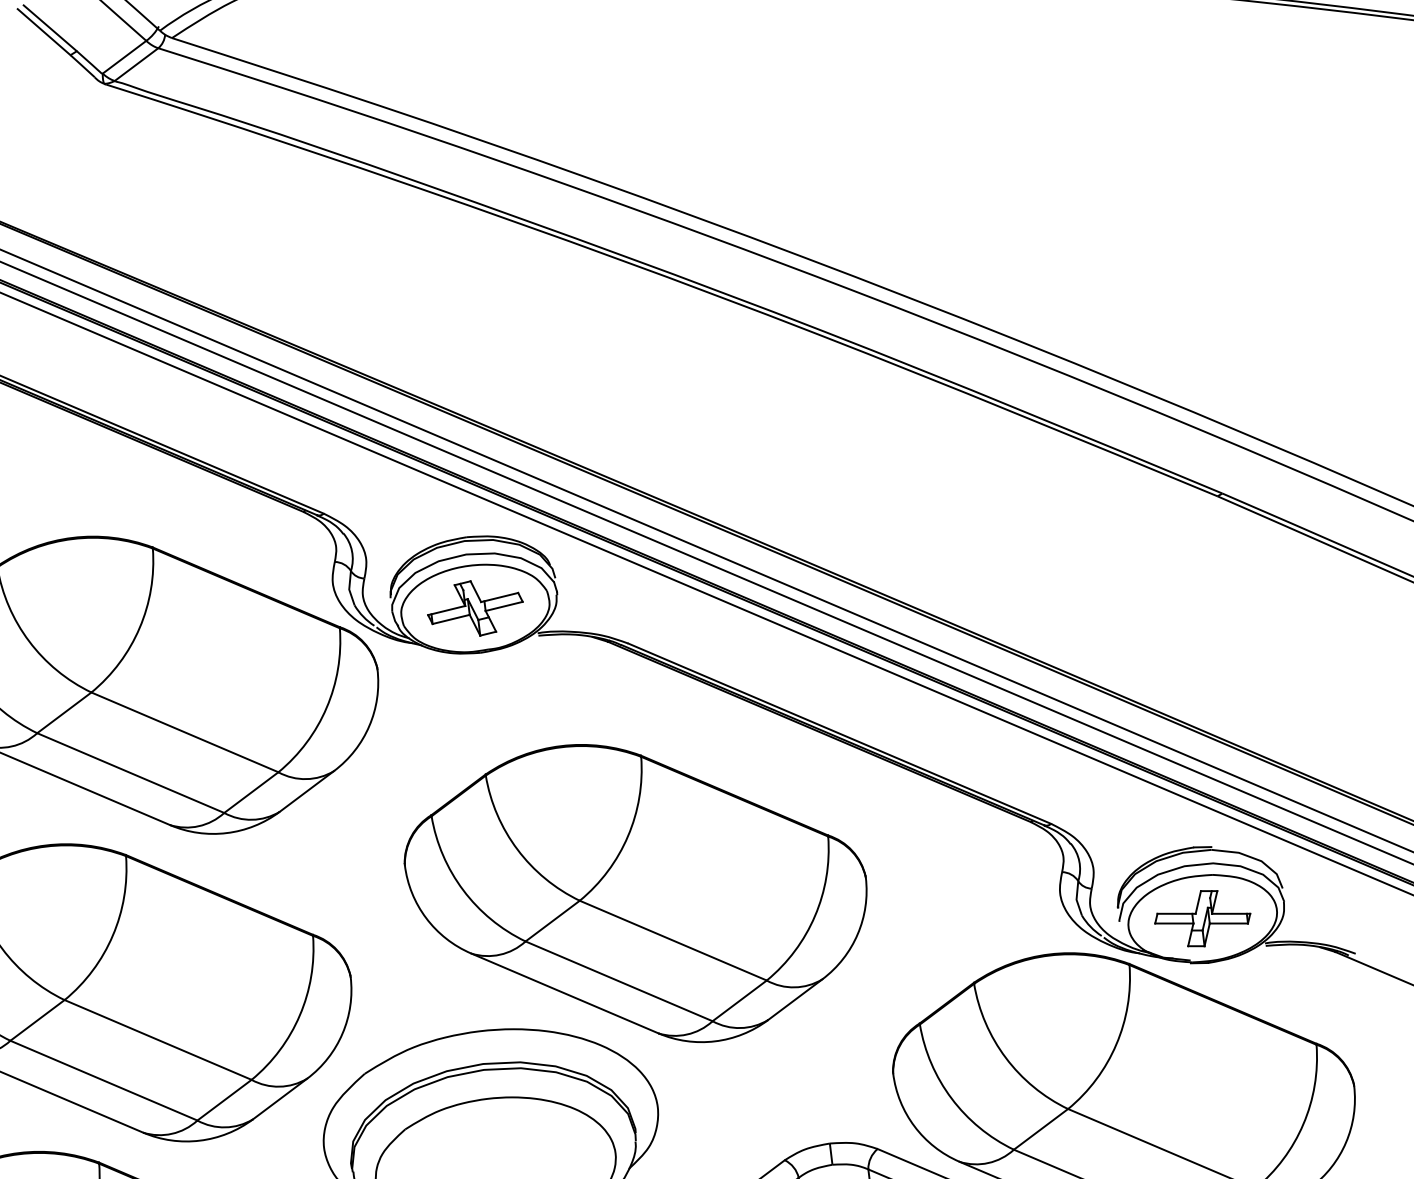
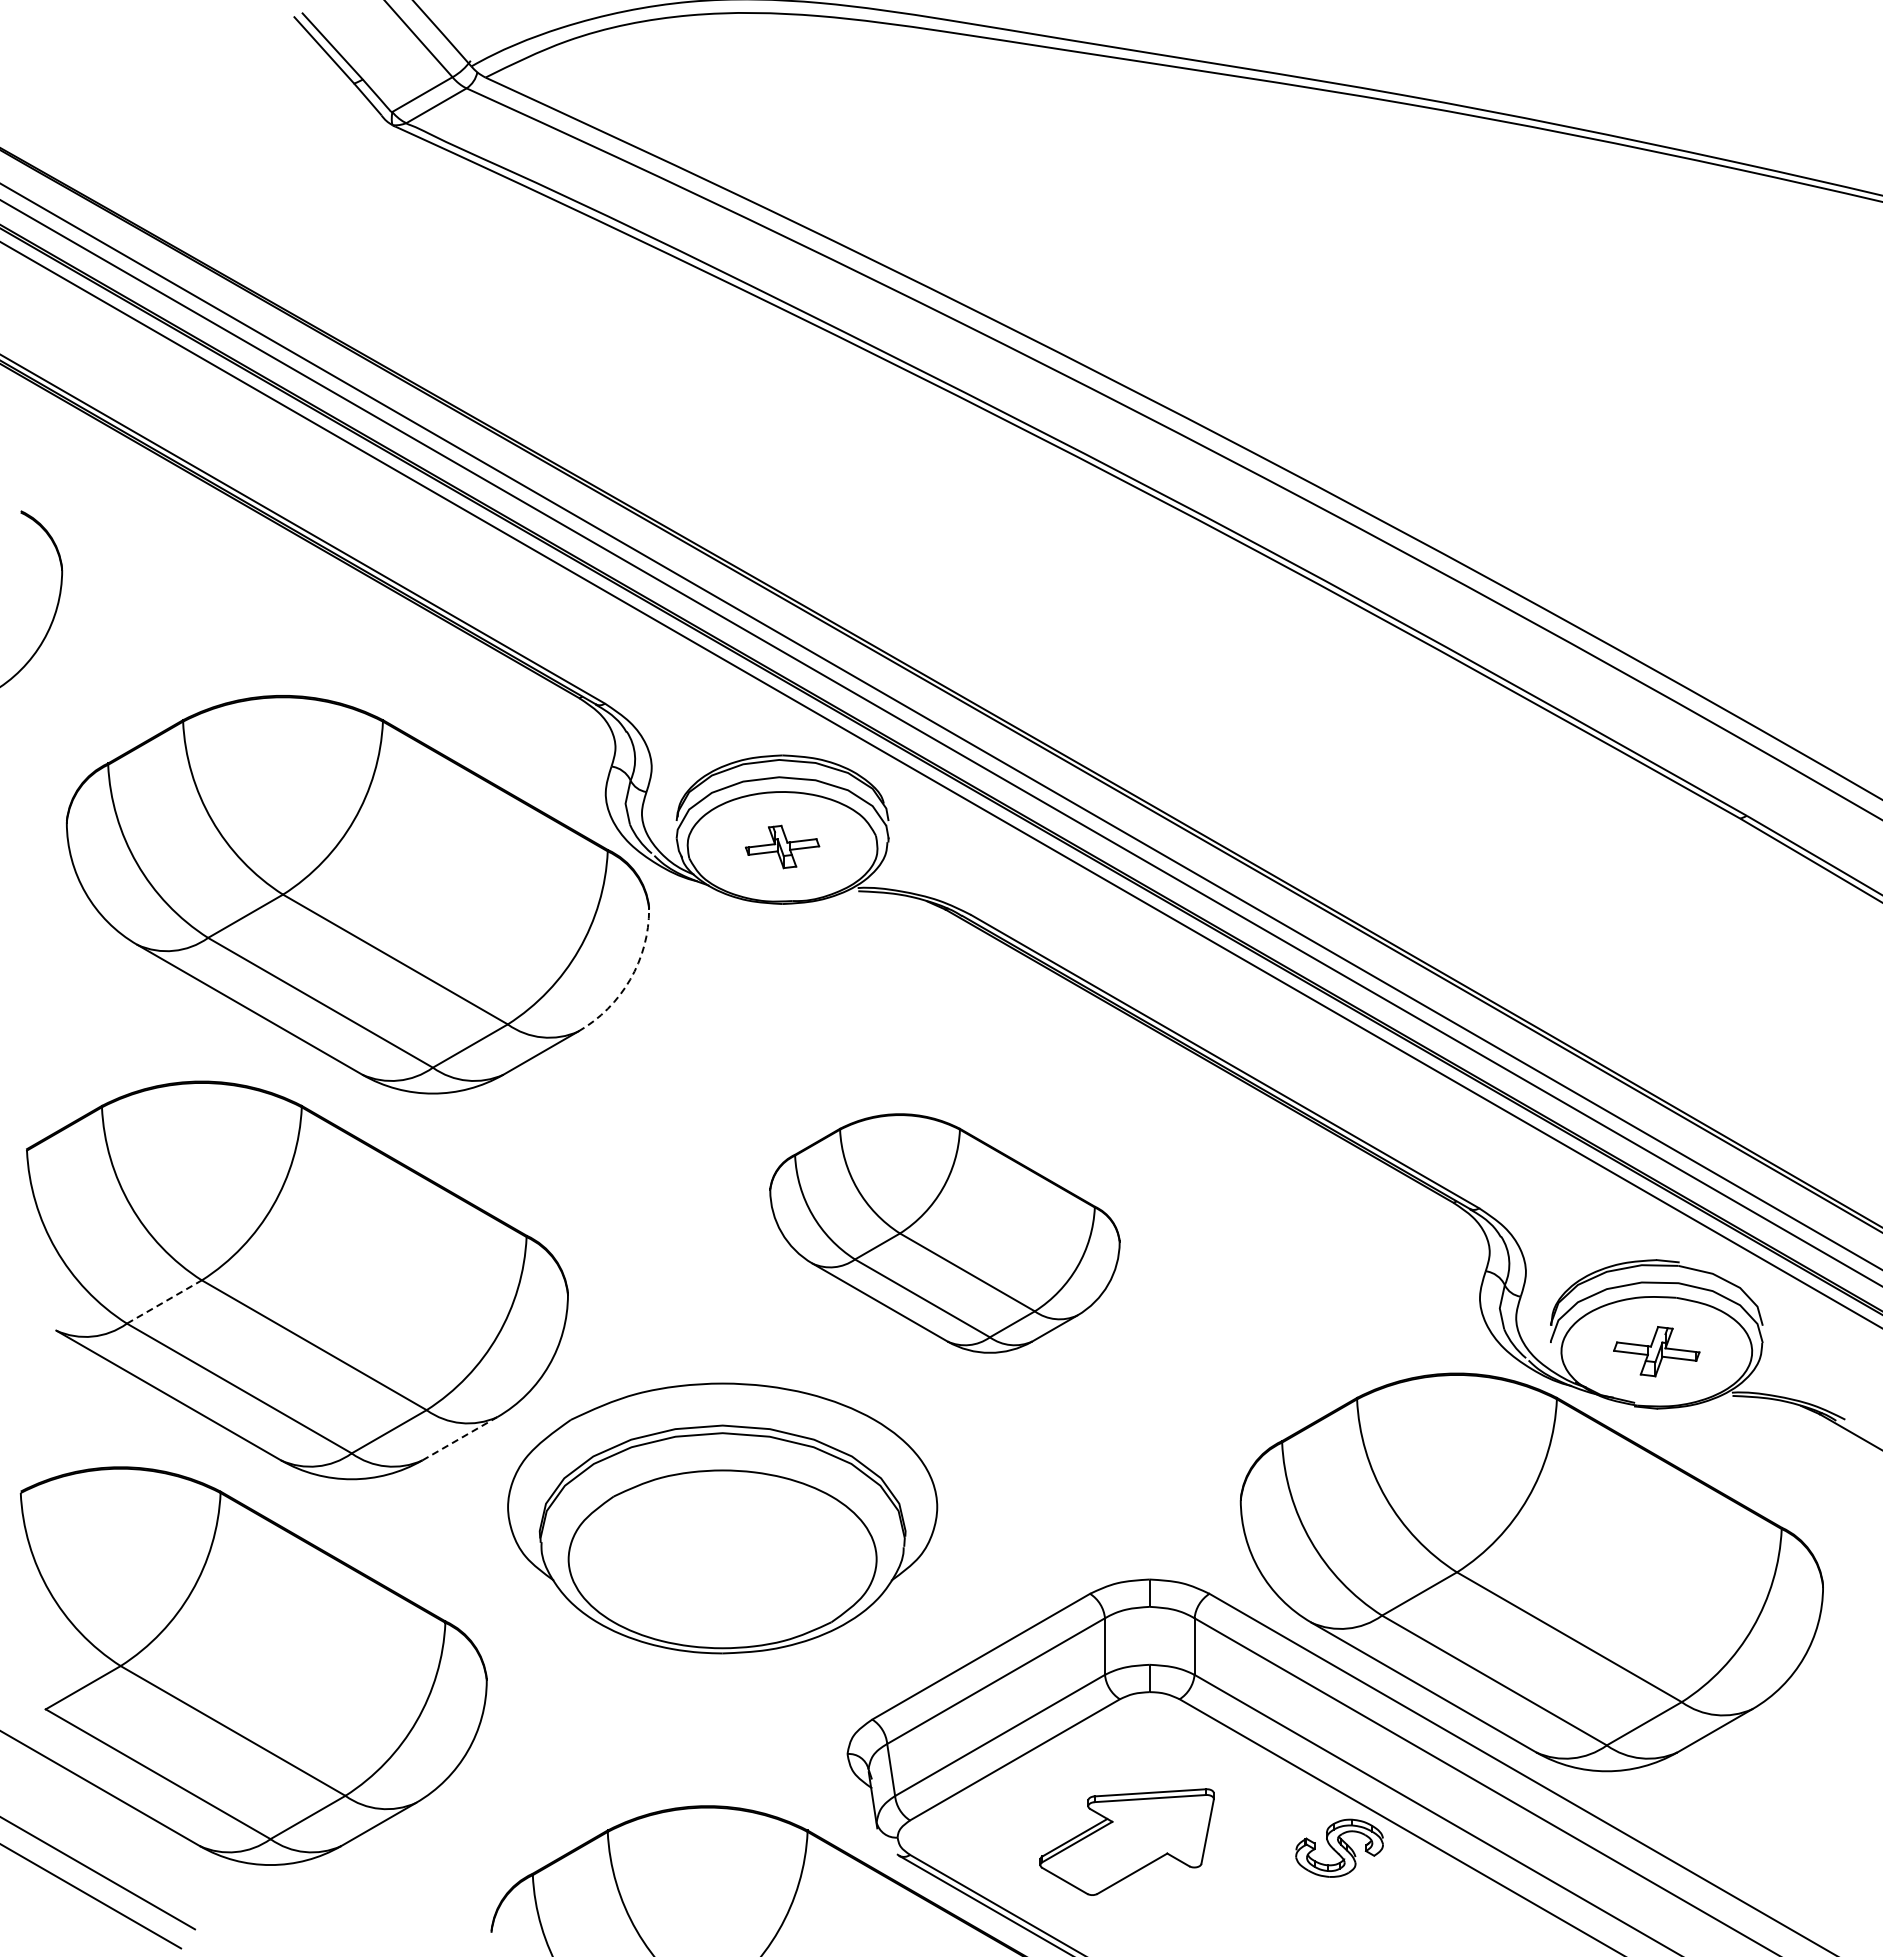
part: (475, 608) -> (782, 846), size x0.6
arc: (369, 725) -> (630, 979), solid -> dashed
part: (637, 893) -> (944, 1233), size x0.6
part: (1202, 918) -> (1656, 1351), size x0.7
line: (37, 1020) -> (164, 1301), solid -> dashed
line: (280, 1098) -> (460, 1438), solid -> dashed

